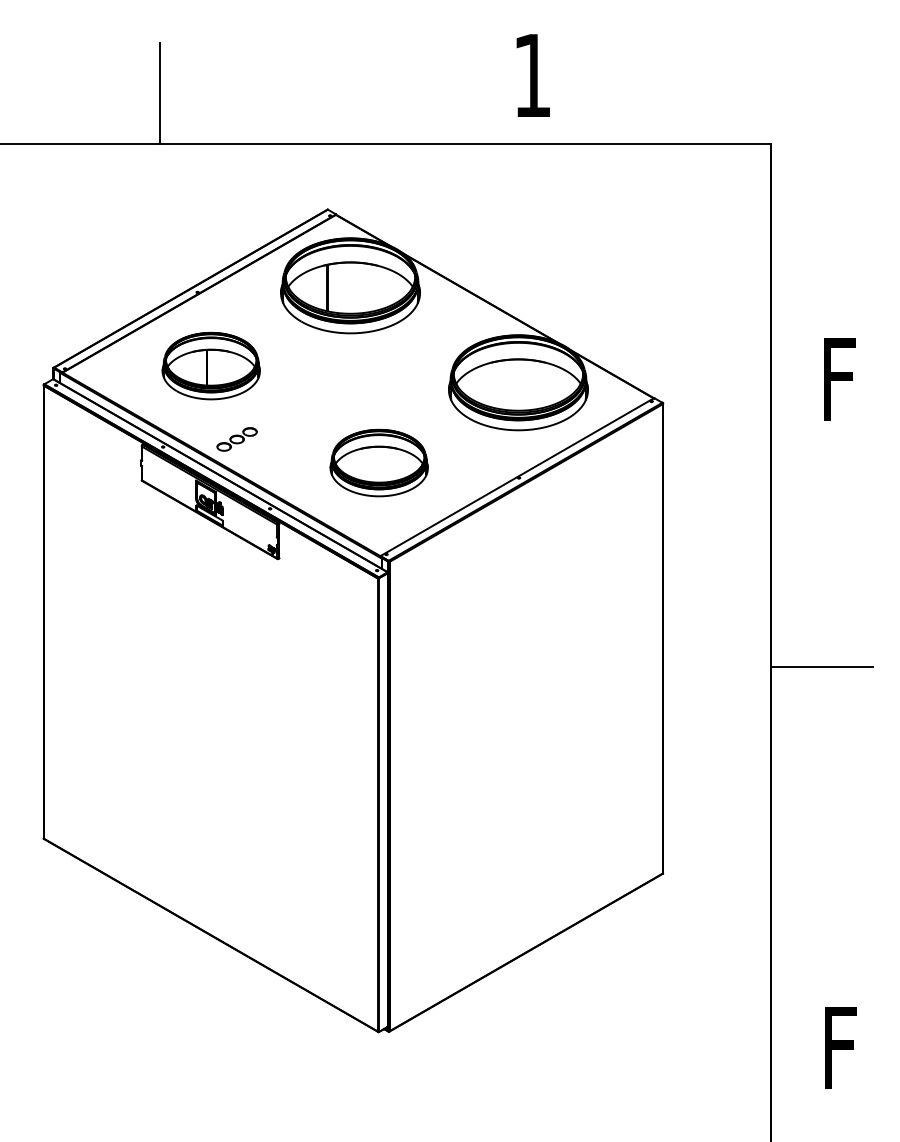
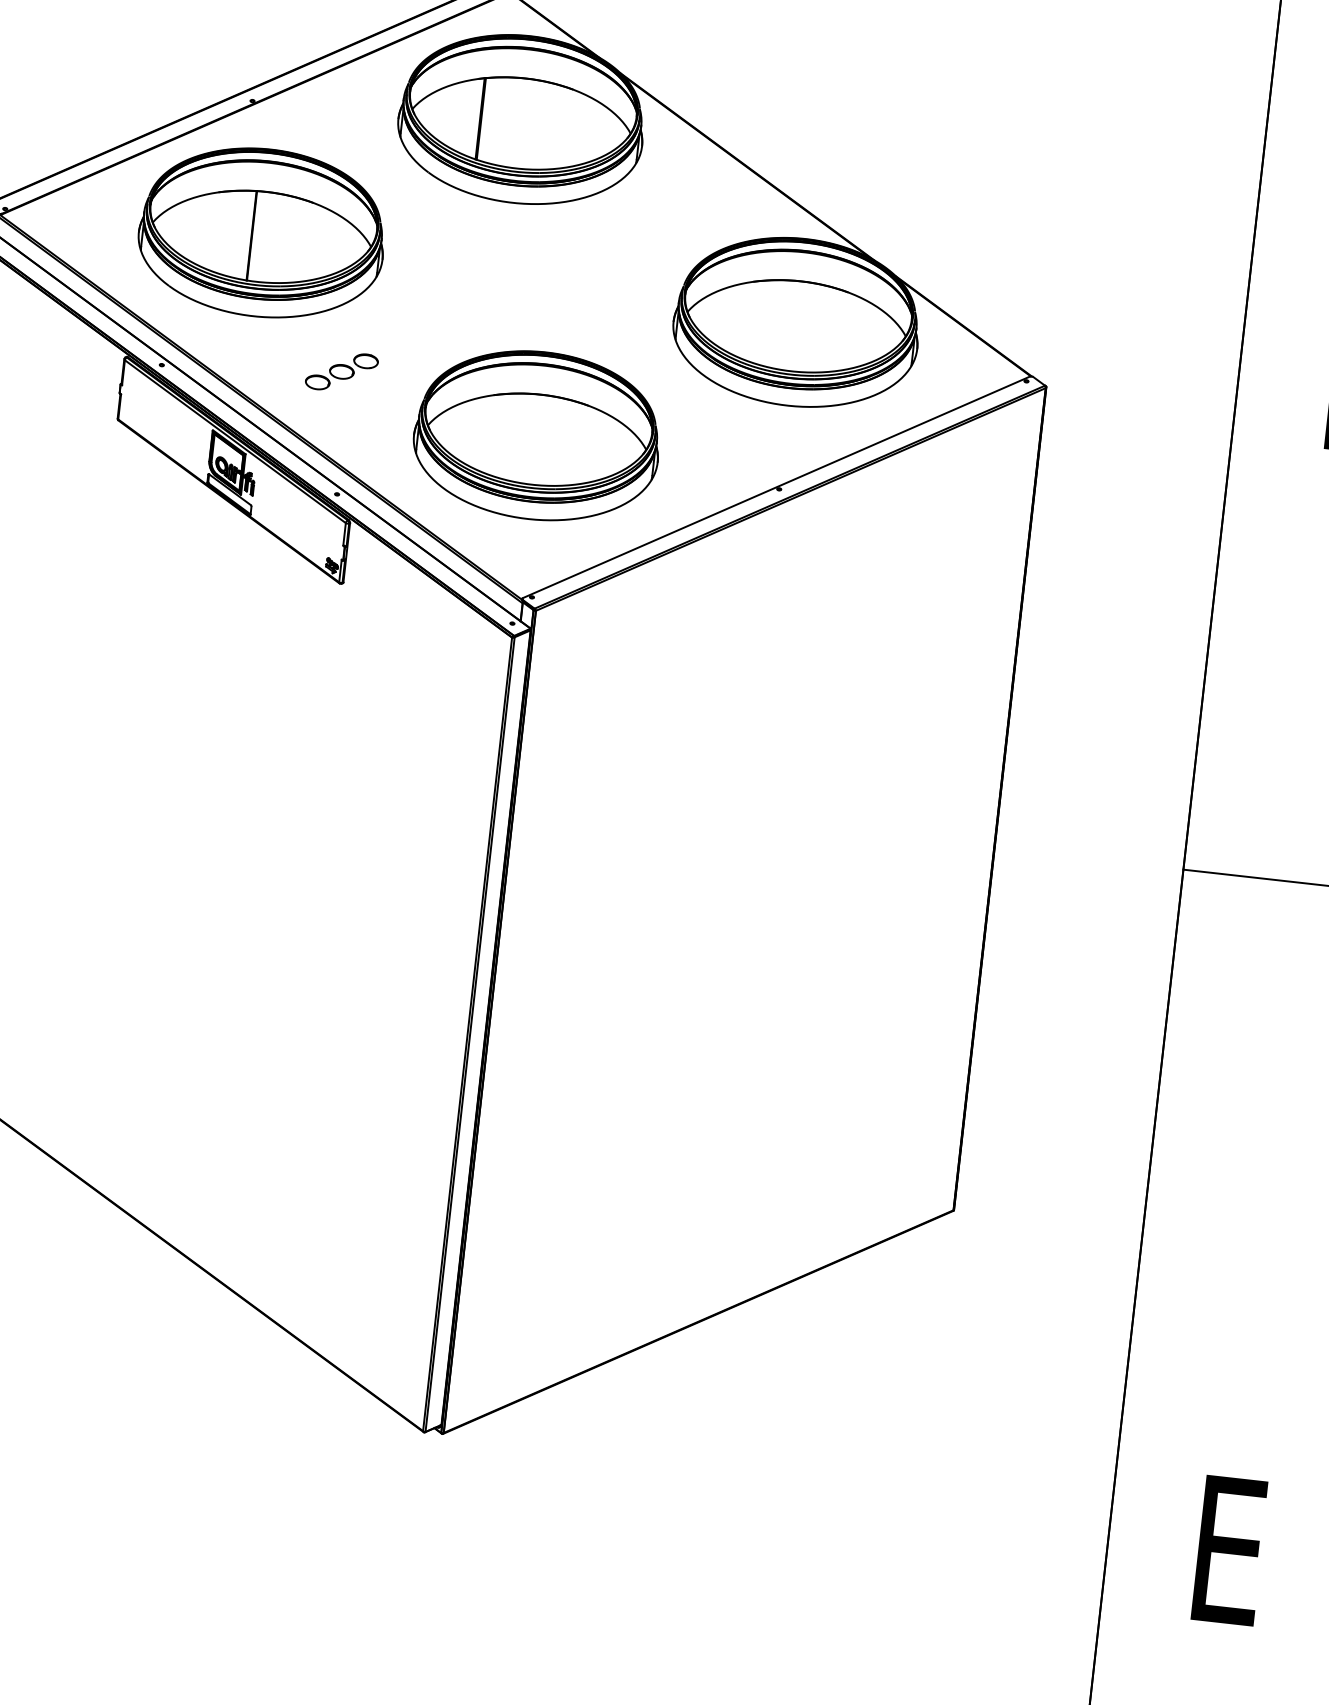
part: (210, 365) -> (260, 231), size x1.43
part: (236, 439) -> (340, 371), moved
part: (378, 462) -> (535, 434), size x1.43
text: (839, 1047) -> (1228, 1549), F -> E

